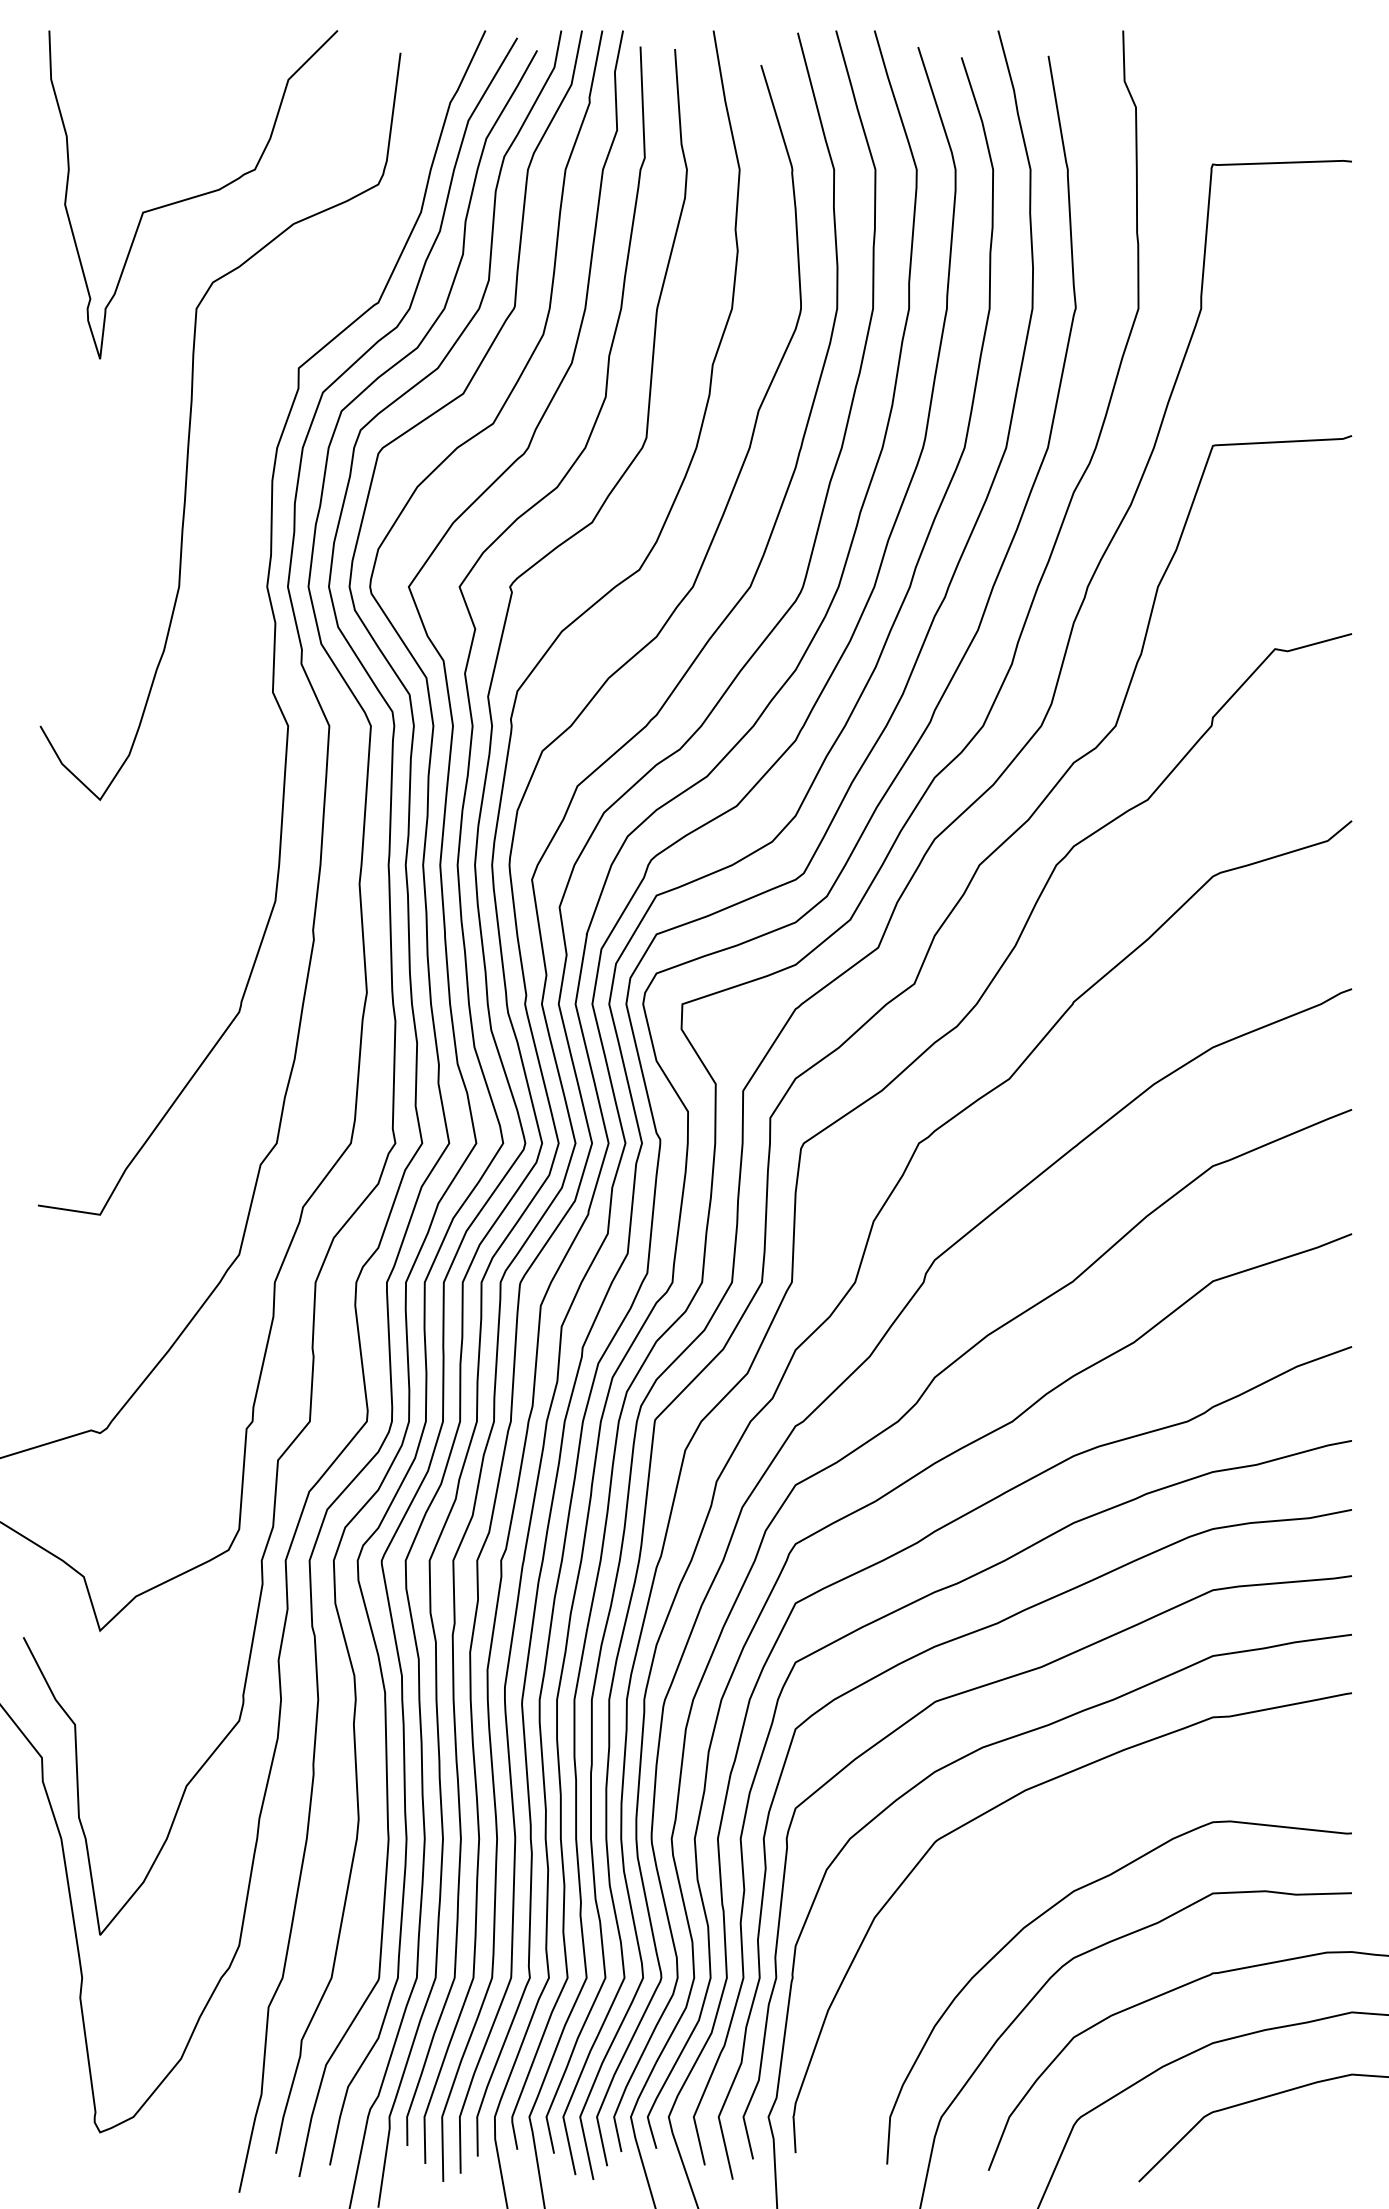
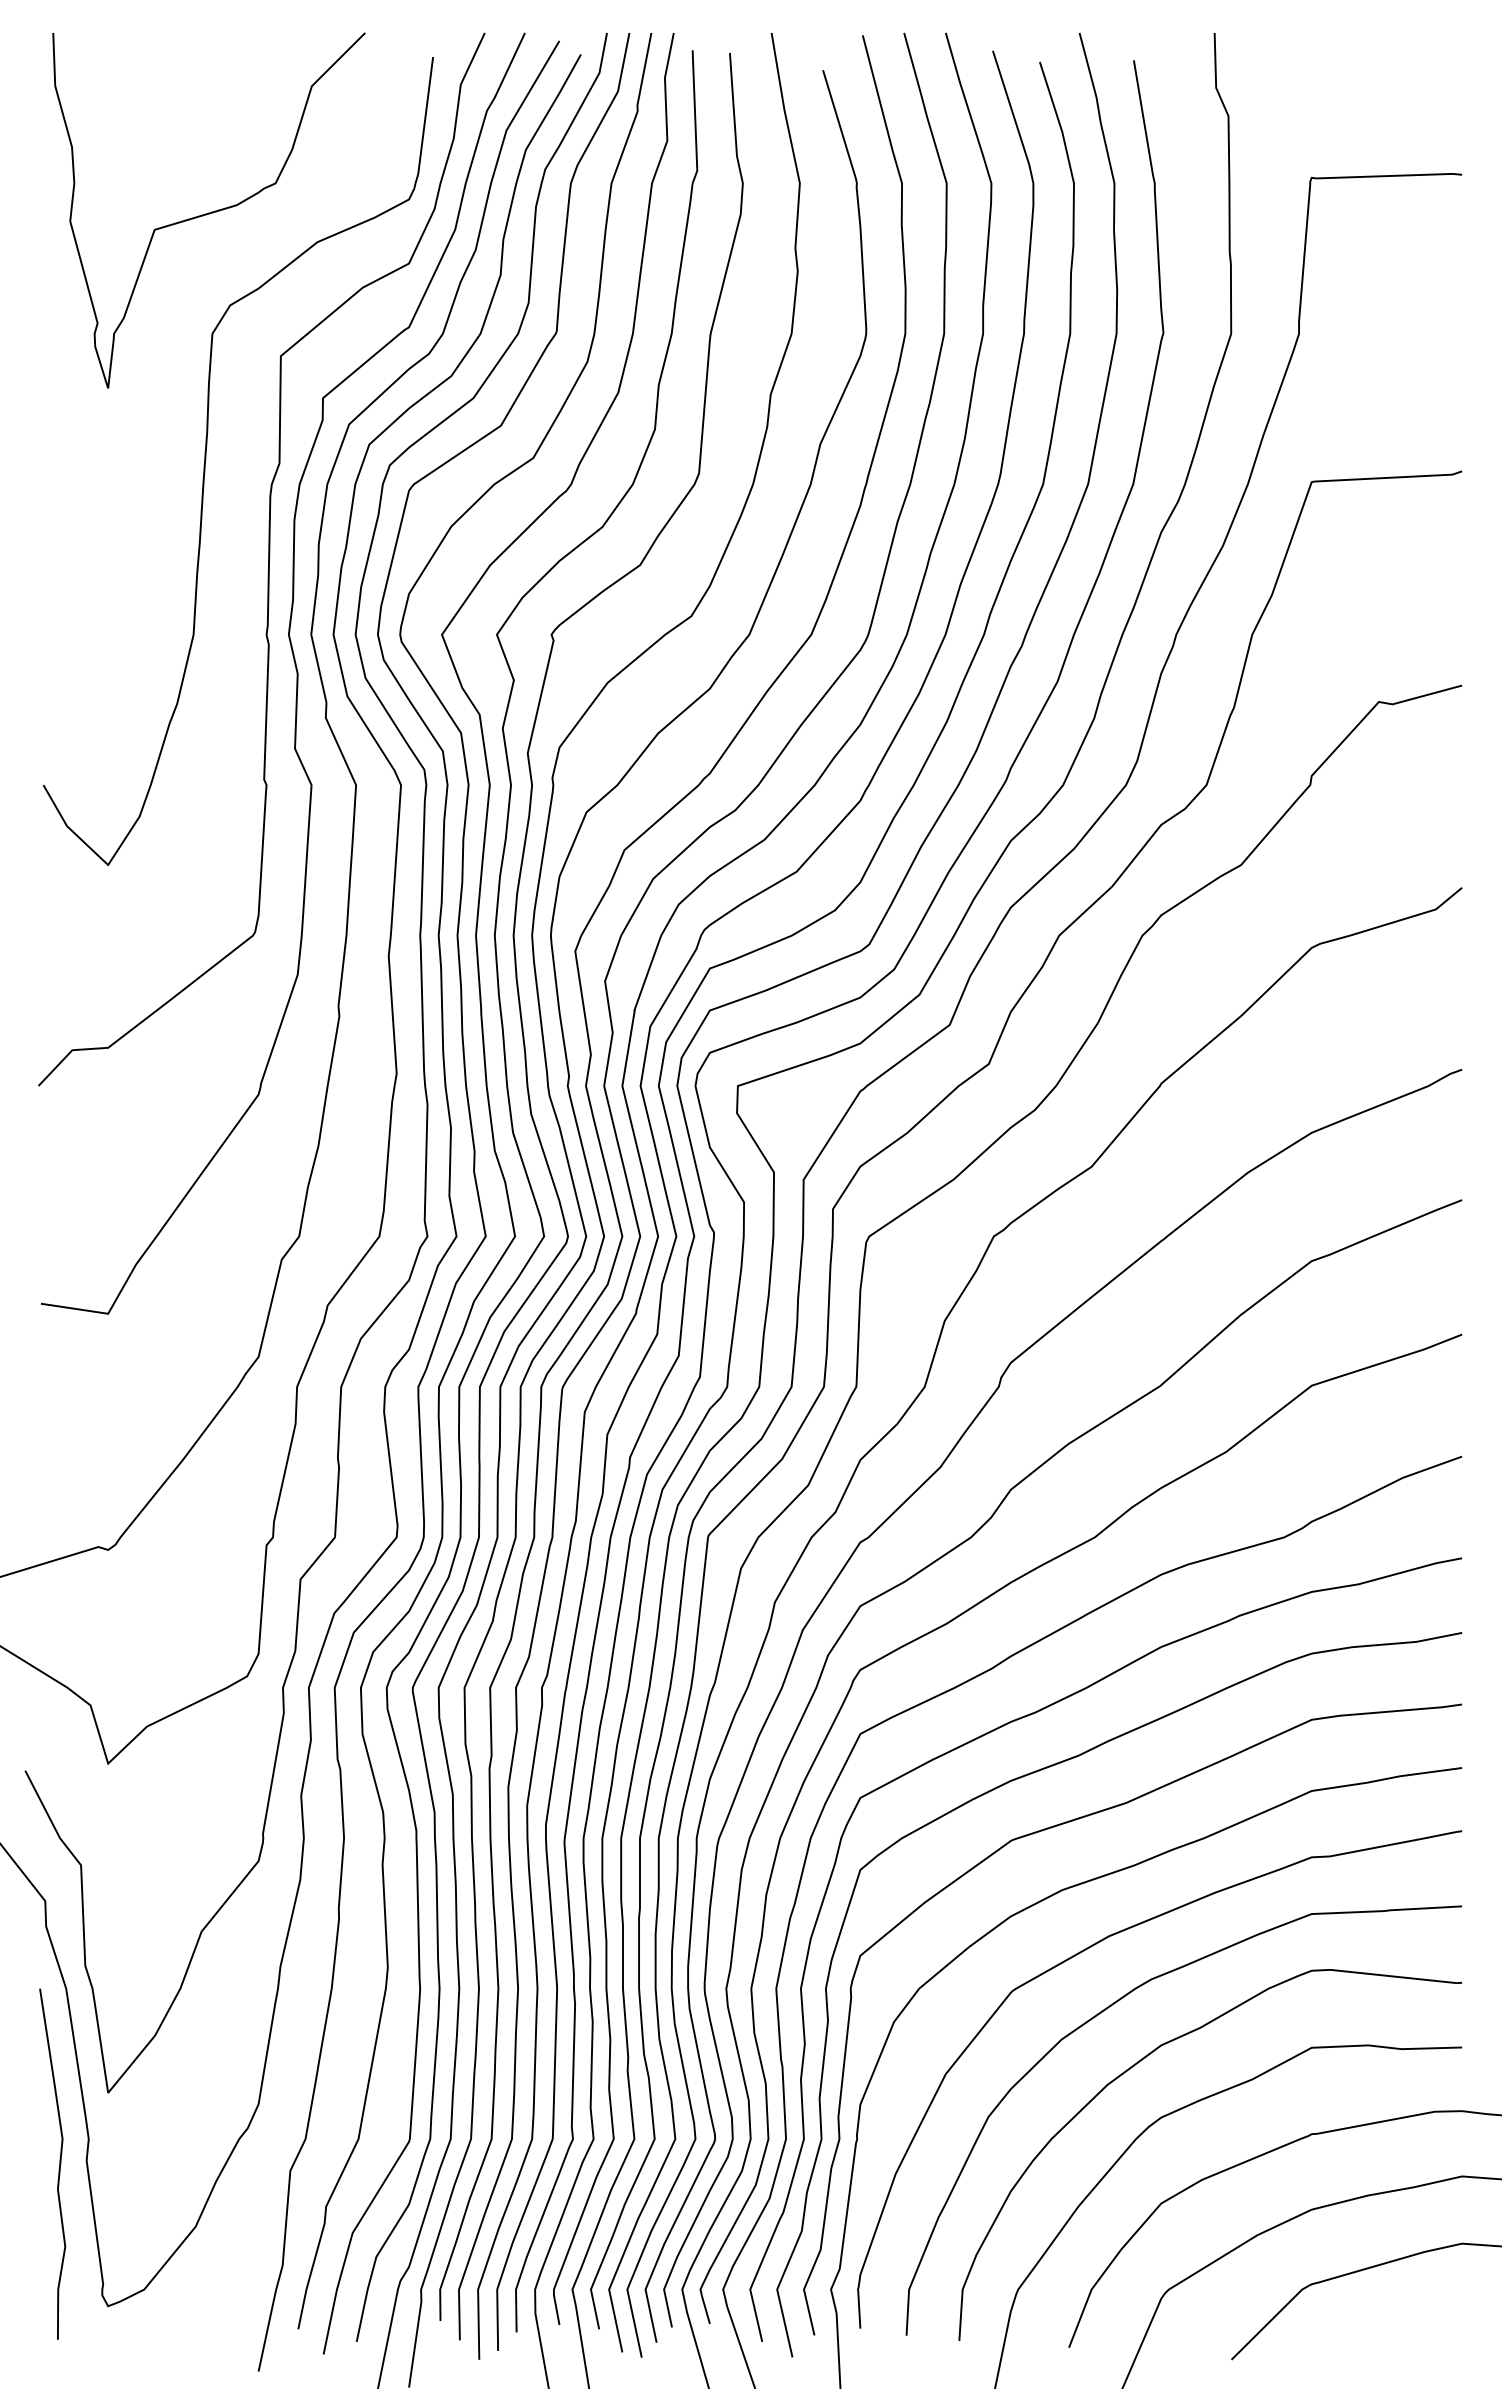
curve: (248, 517) -> (268, 559), added
curve: (1024, 1858) -> (1107, 2009), added
curve: (55, 2000) -> (59, 2163), added

